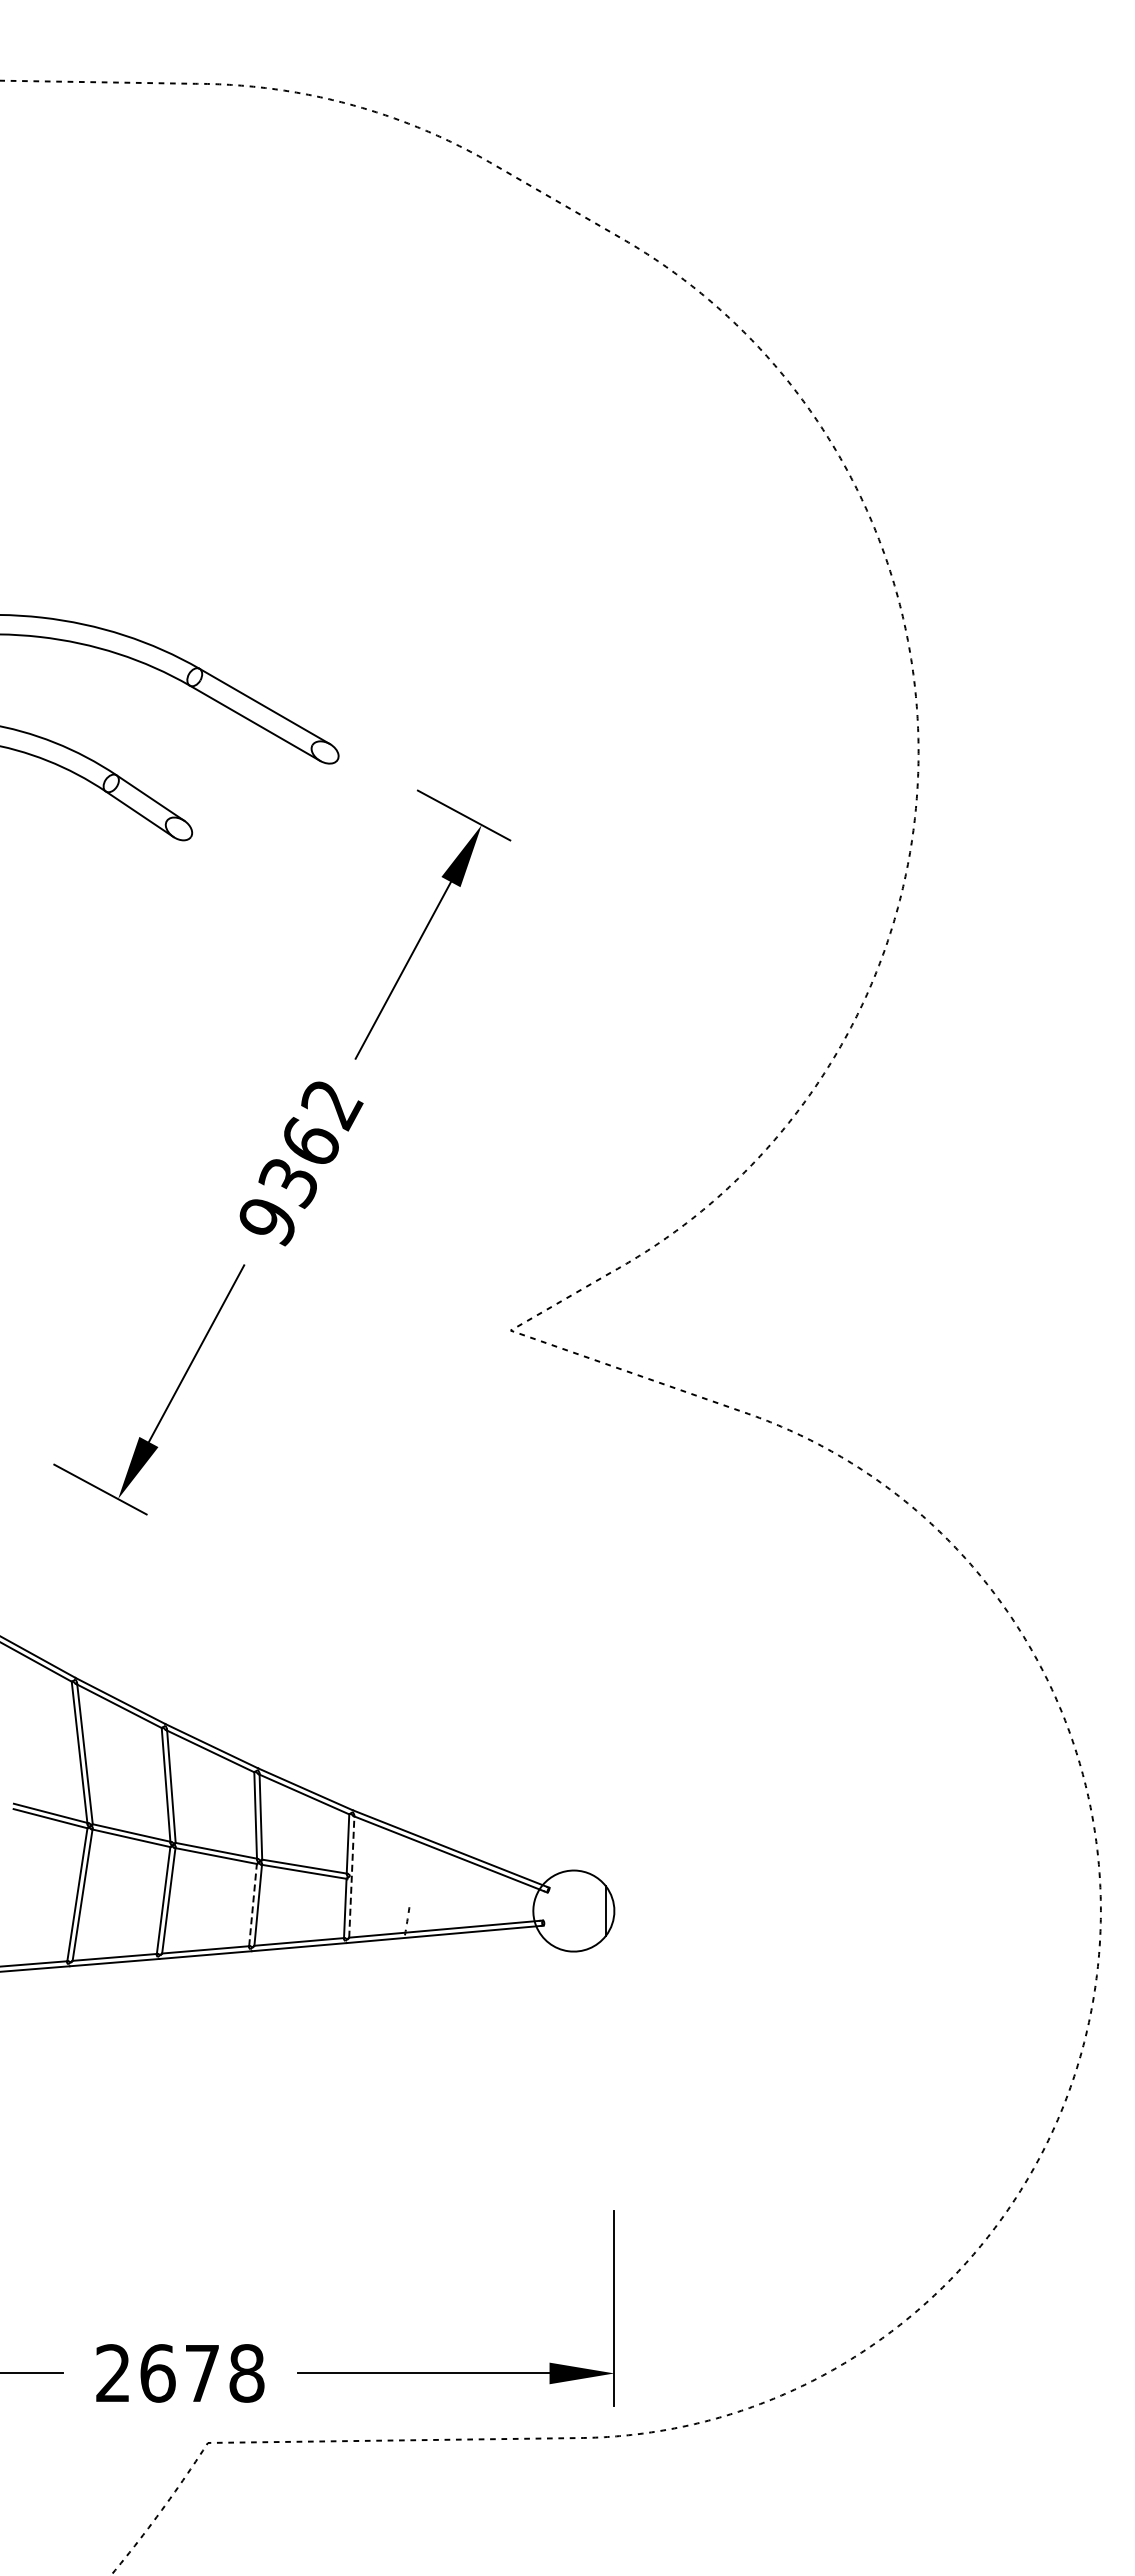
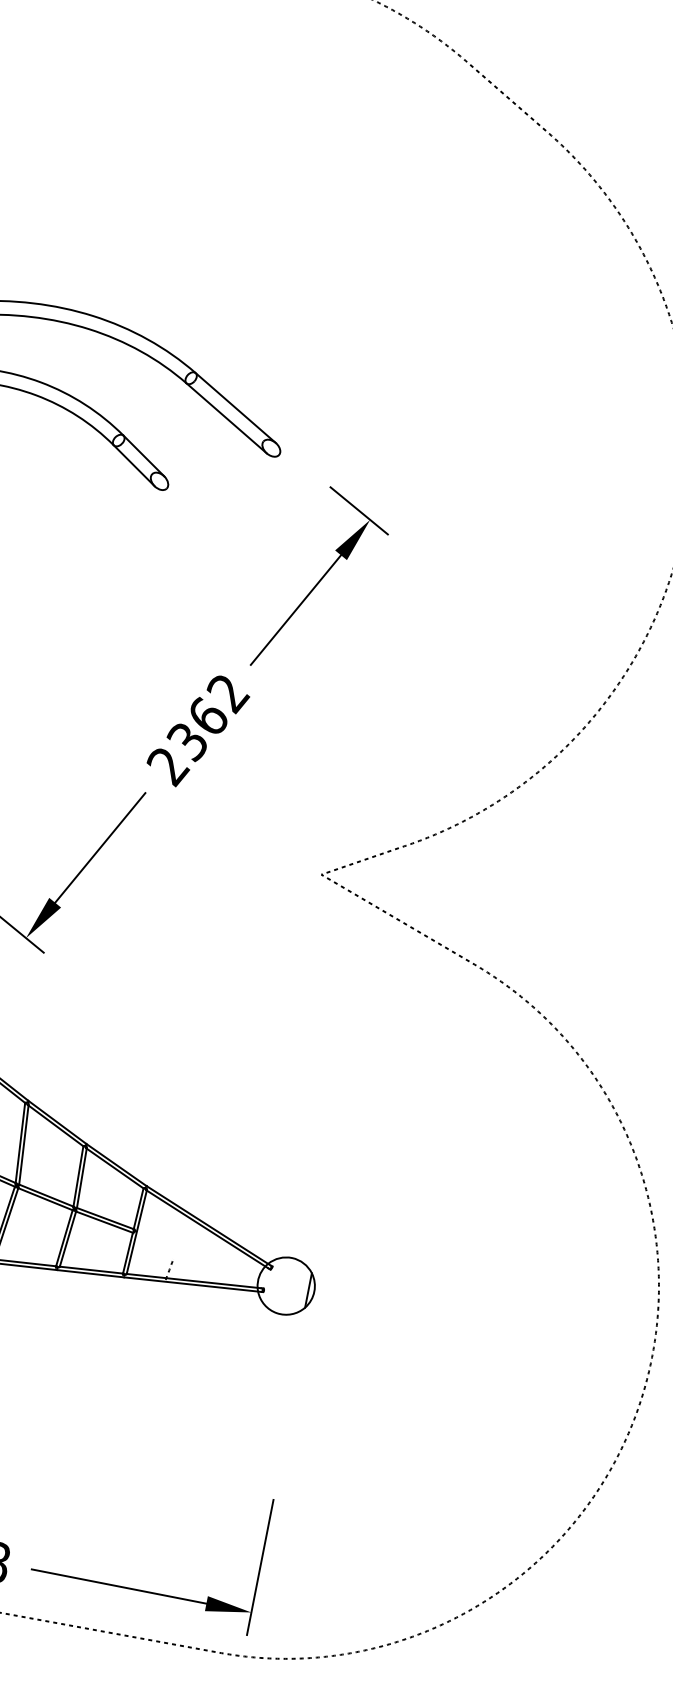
text: (268, 1224) -> (167, 768), 9362 -> 2362
line: (351, 1876) -> (136, 1231), dashed -> solid
line: (253, 1904) -> (64, 1237), dashed -> solid

